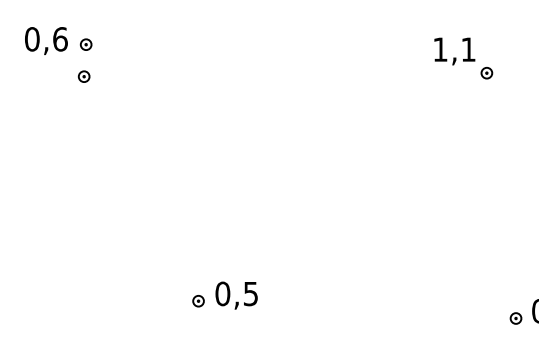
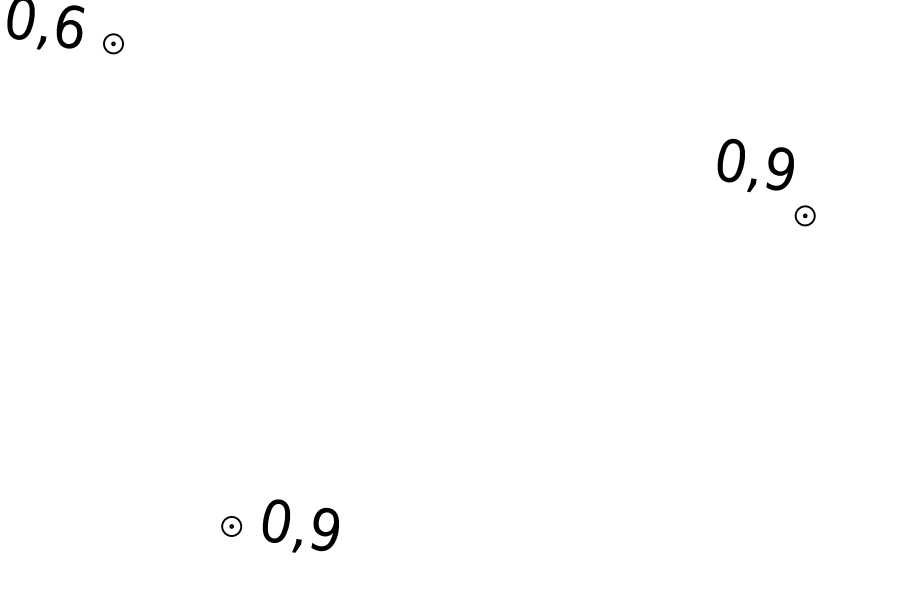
text: (454, 49) -> (755, 164), 1,1 -> 0,9
part: (83, 76) -> (99, 98), removed
text: (250, 293) -> (324, 528), 0,5 -> 0,9

